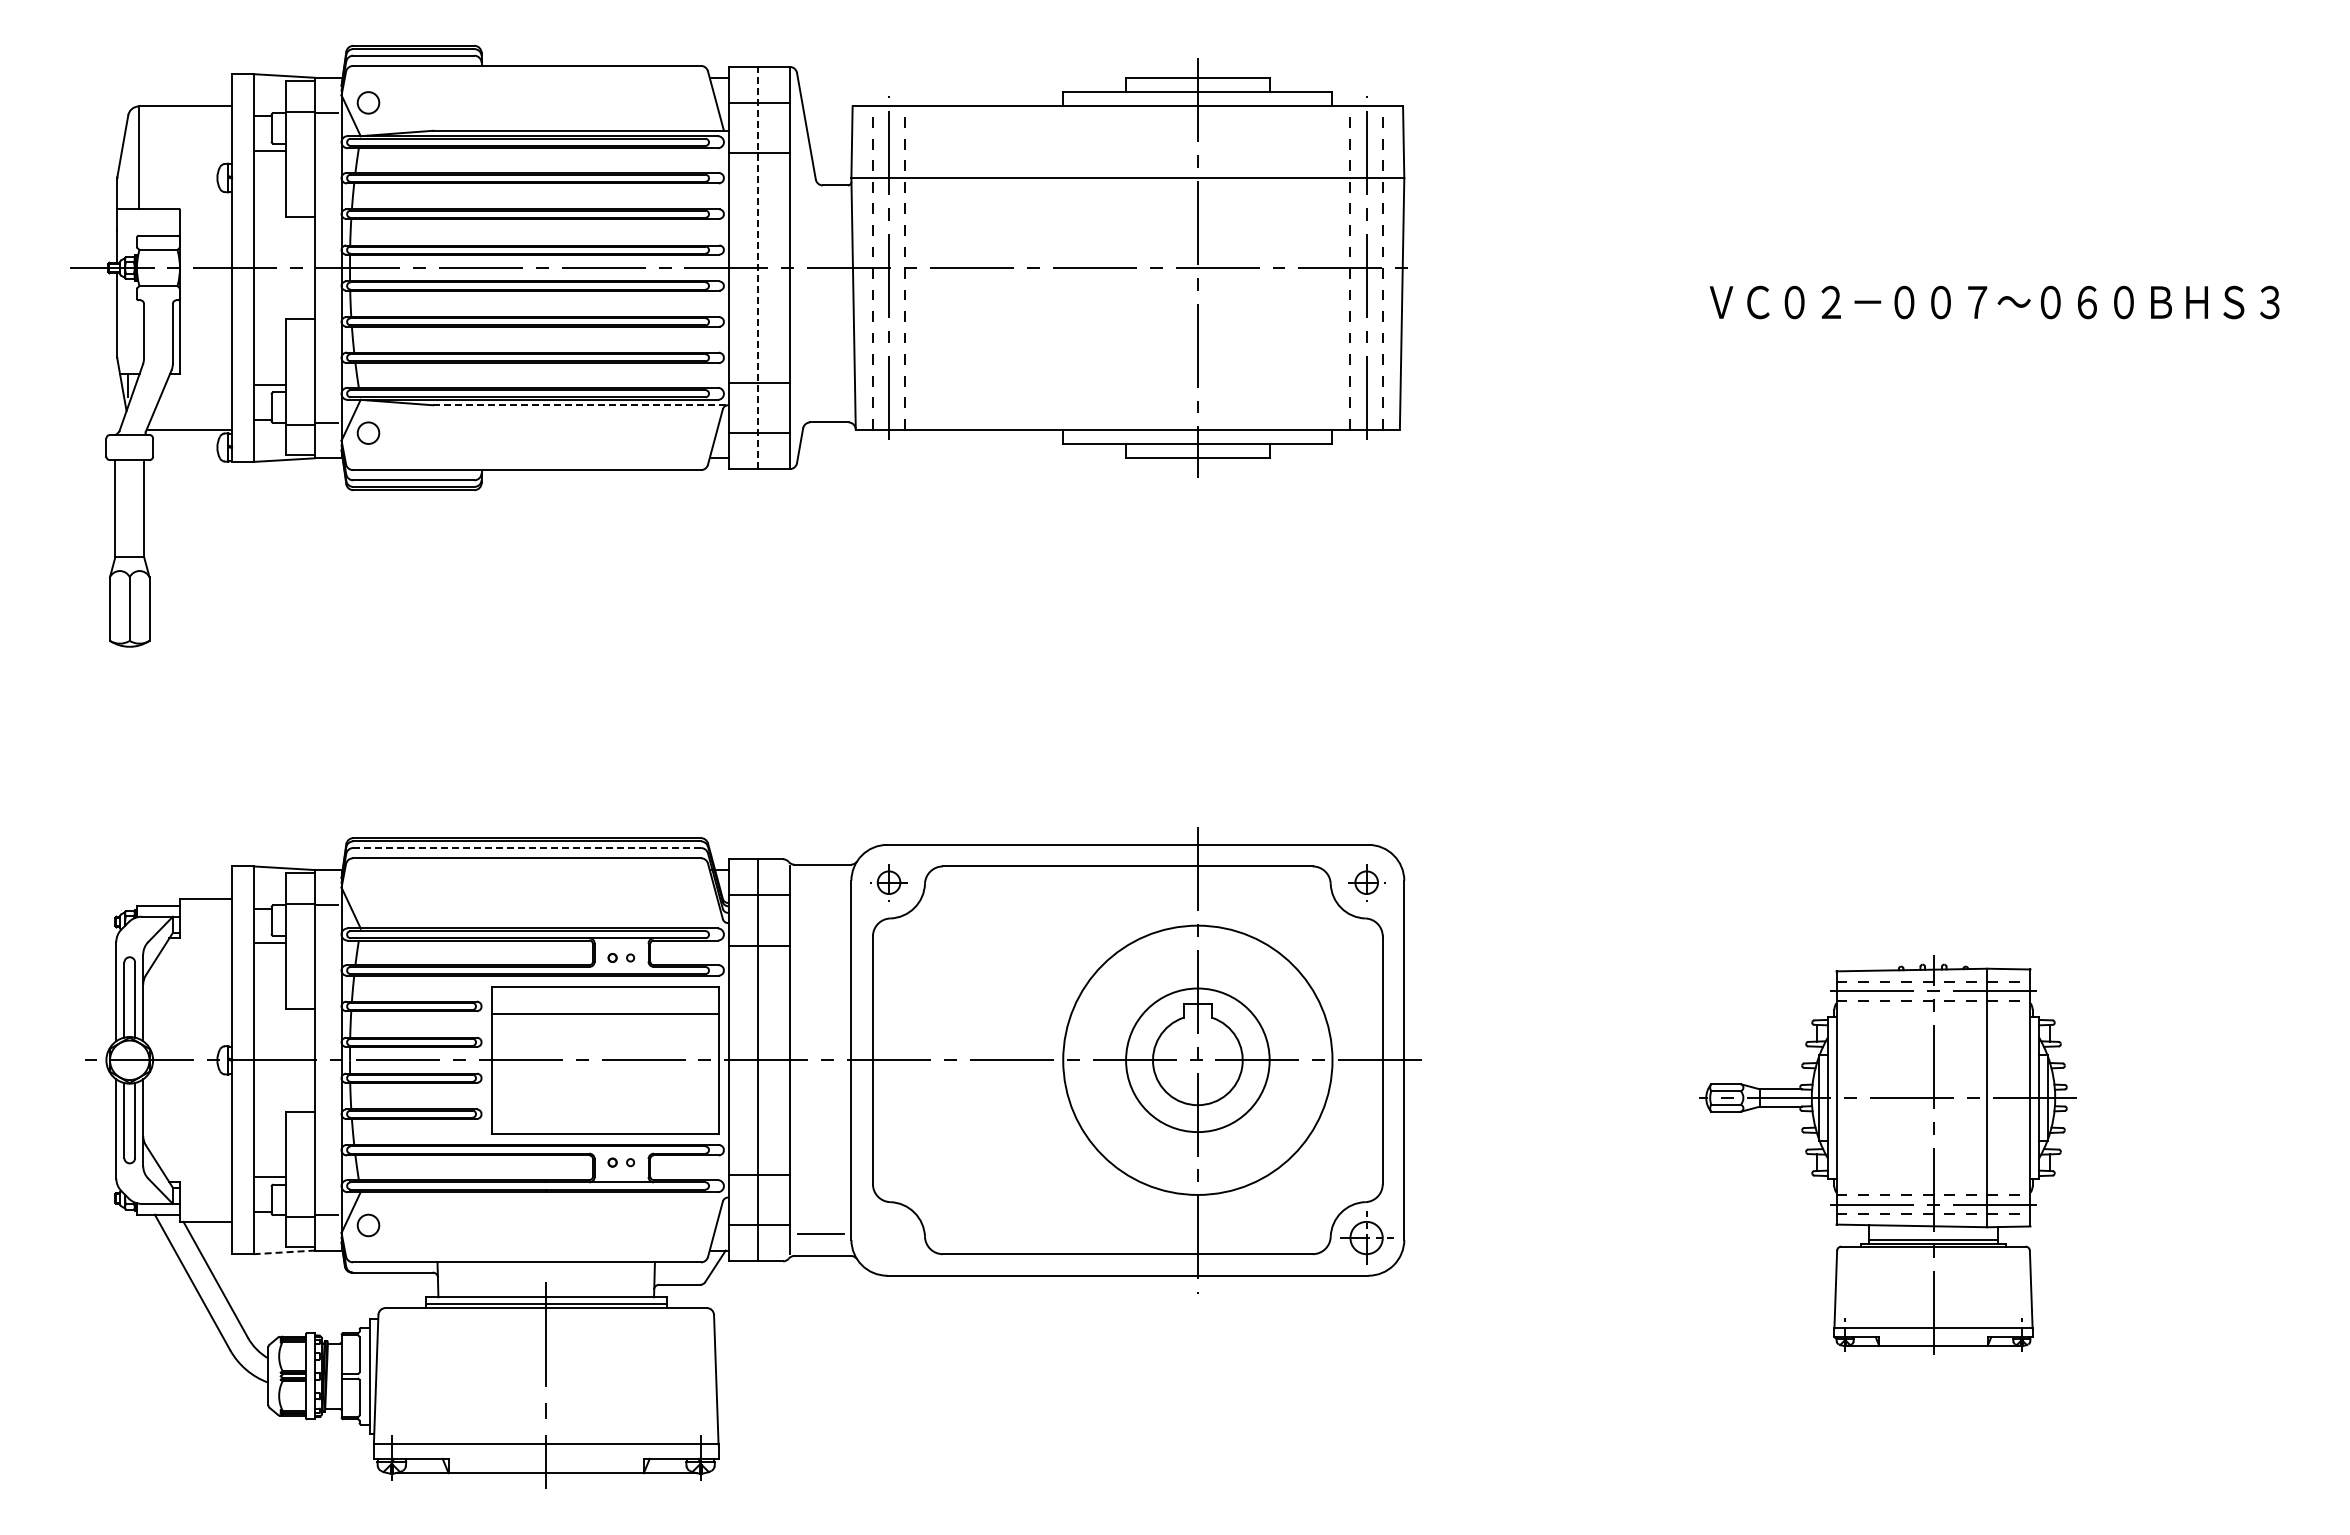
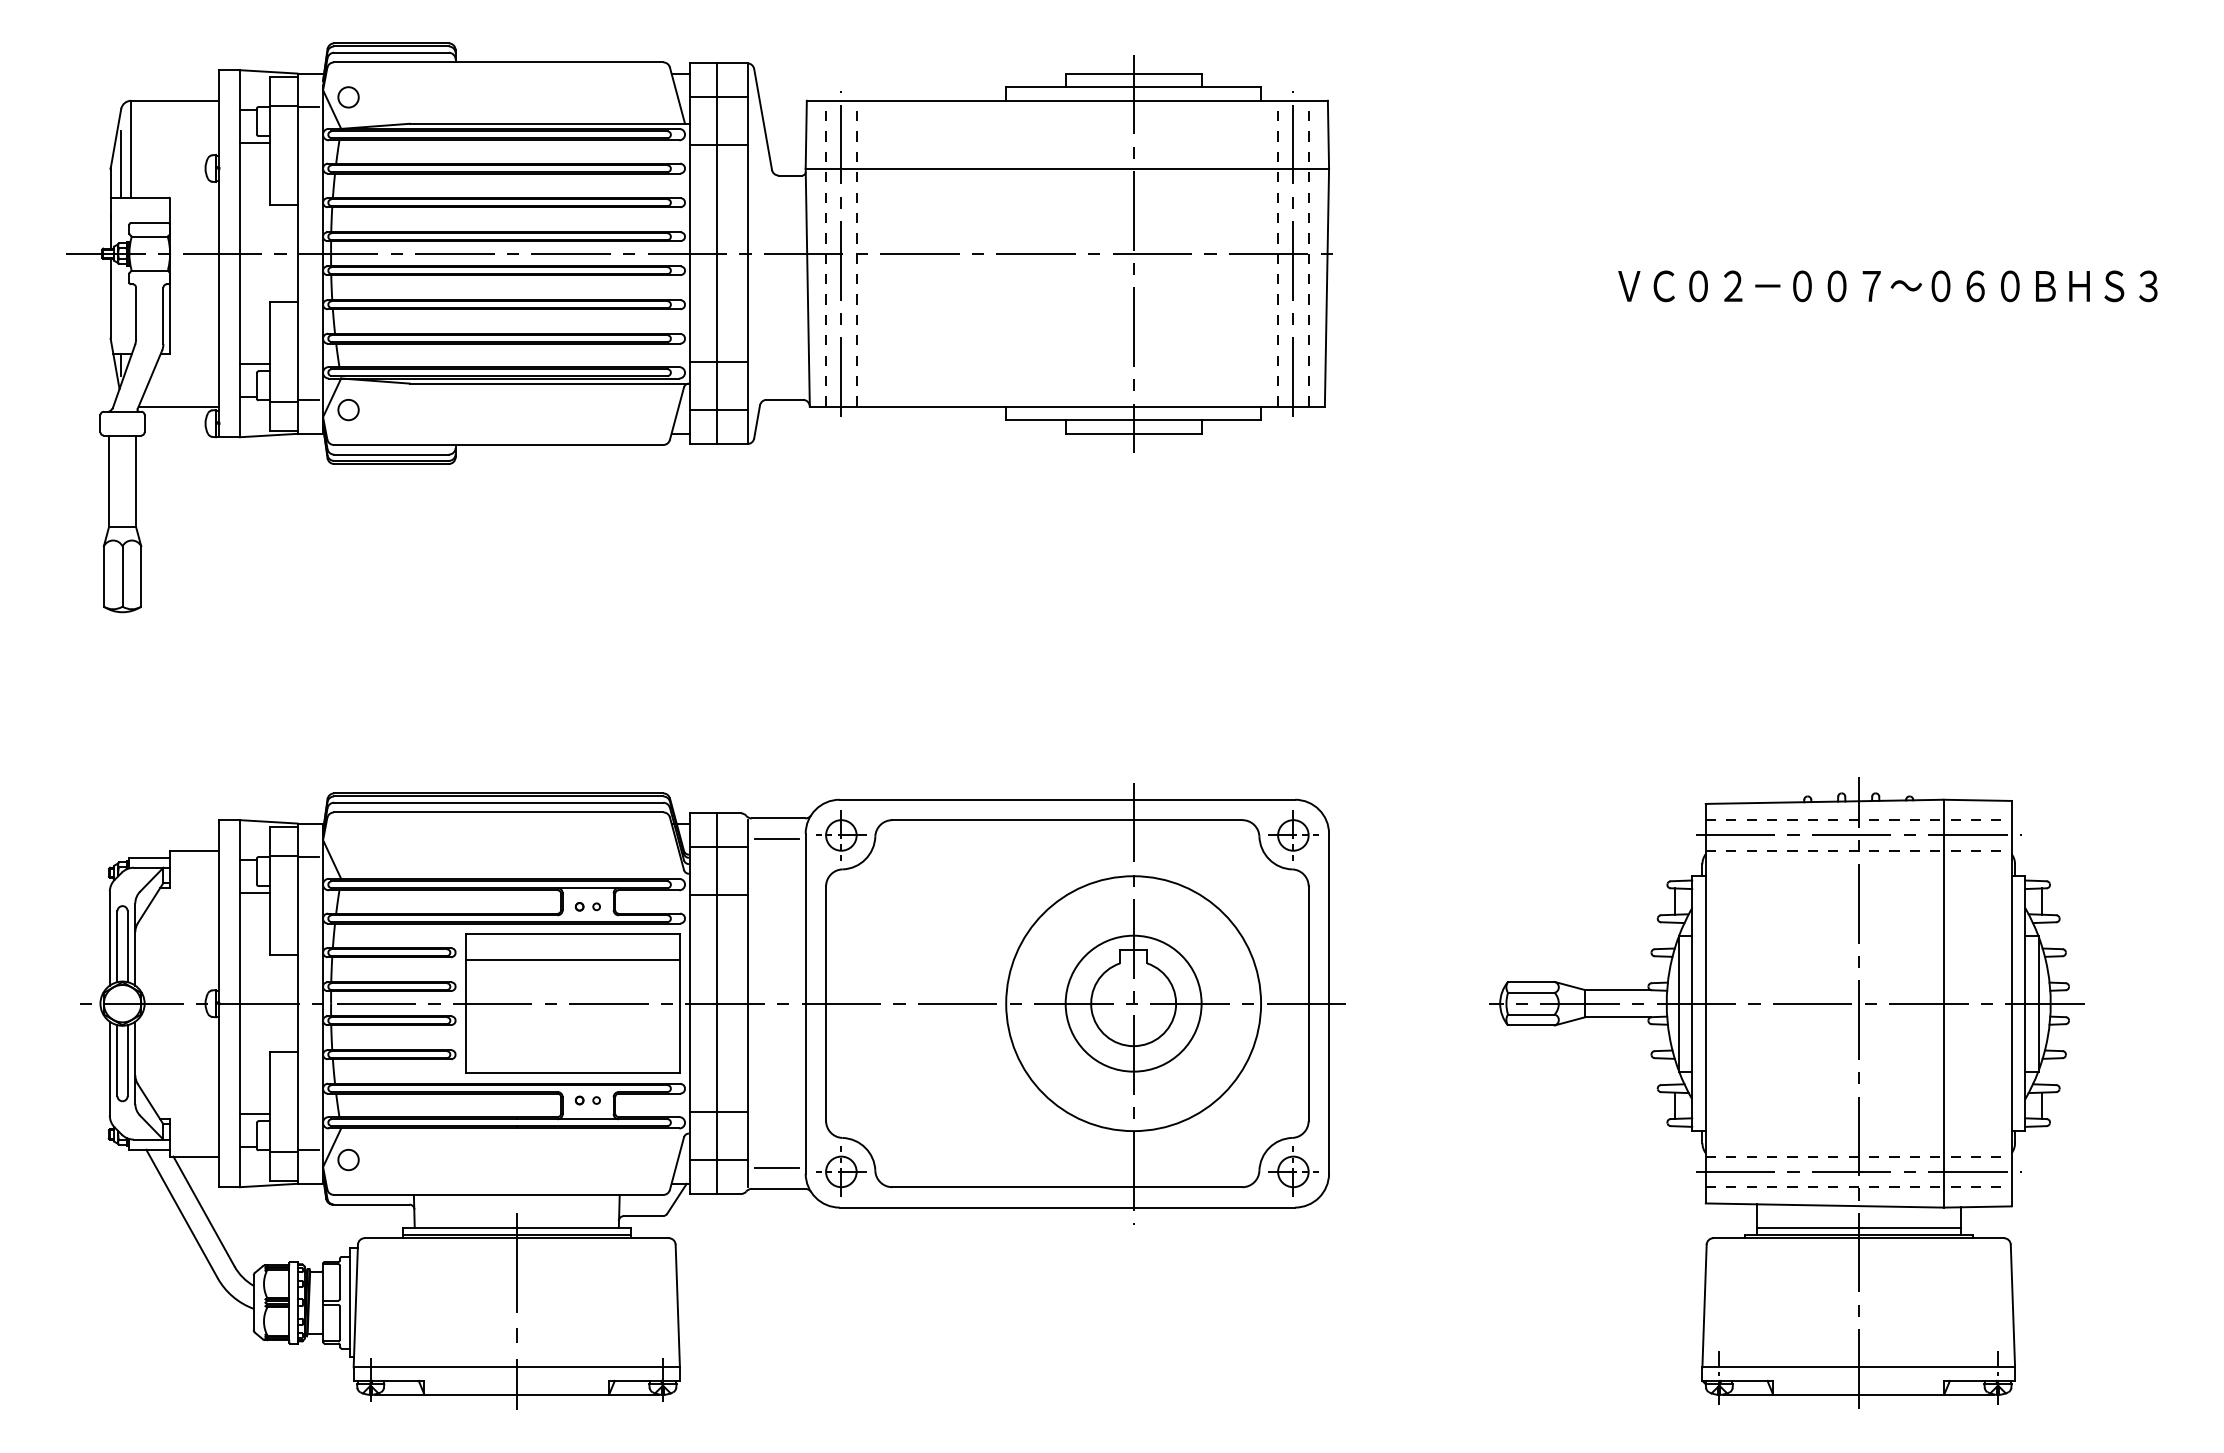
line: (128, 173) -> (121, 164), added
line: (758, 267) -> (717, 253), dashed -> solid
line: (581, 405) -> (550, 383), dashed -> solid
line: (527, 848) -> (499, 803), dashed -> solid
part: (888, 882) -> (840, 835), size x1.43
part: (1366, 882) -> (1293, 835), size x1.43
line: (820, 886) -> (776, 839), added
part: (1887, 1154) -> (1786, 1092), size x1.67
part: (888, 1237) -> (840, 1171), added
line: (284, 1252) -> (269, 1185), dashed -> solid

